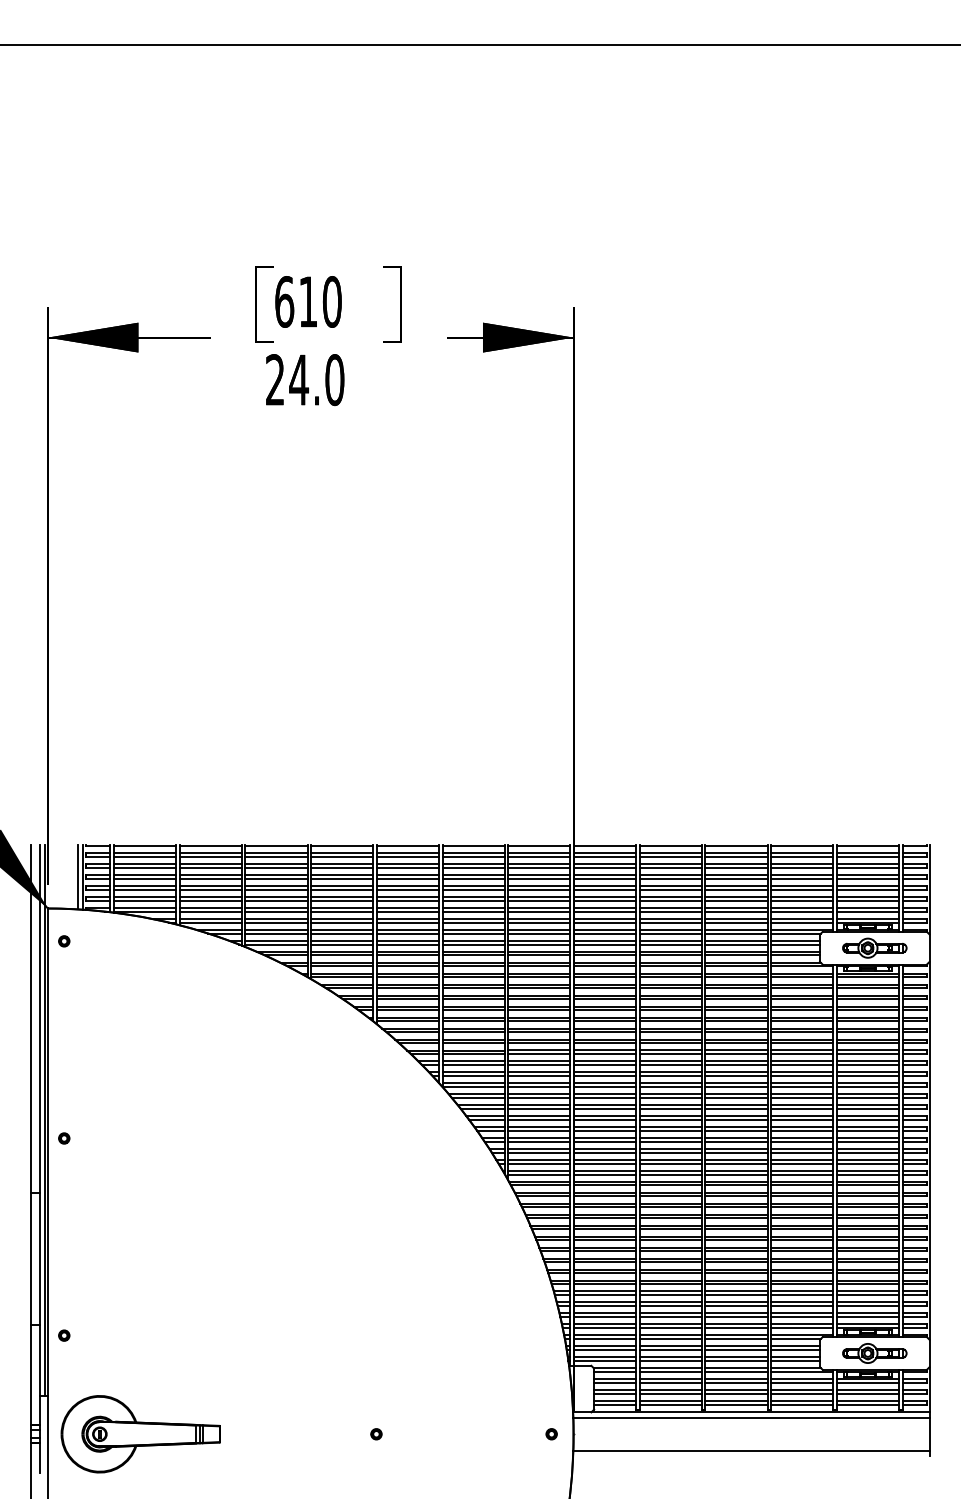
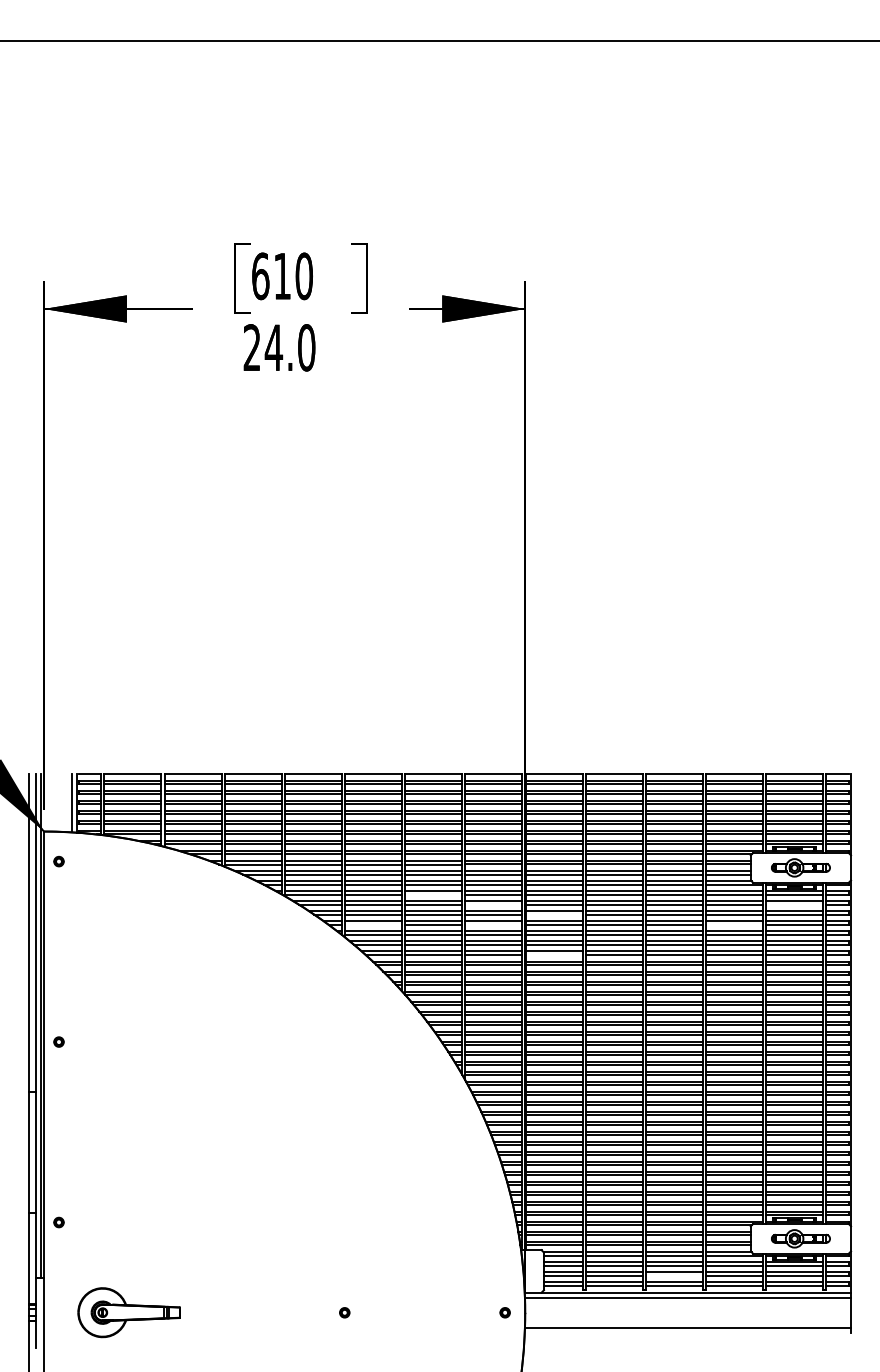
line: (473, 977) -> (433, 894), removed
line: (538, 988) -> (493, 904), removed
line: (867, 988) -> (794, 904), removed
line: (604, 999) -> (553, 914), removed
line: (407, 1010) -> (373, 924), removed
line: (538, 1010) -> (493, 924), removed
line: (802, 1010) -> (734, 924), removed
line: (604, 1042) -> (553, 954), removed
line: (735, 1393) -> (673, 1275), removed
part: (140, 1433) -> (128, 1312), size x0.7

